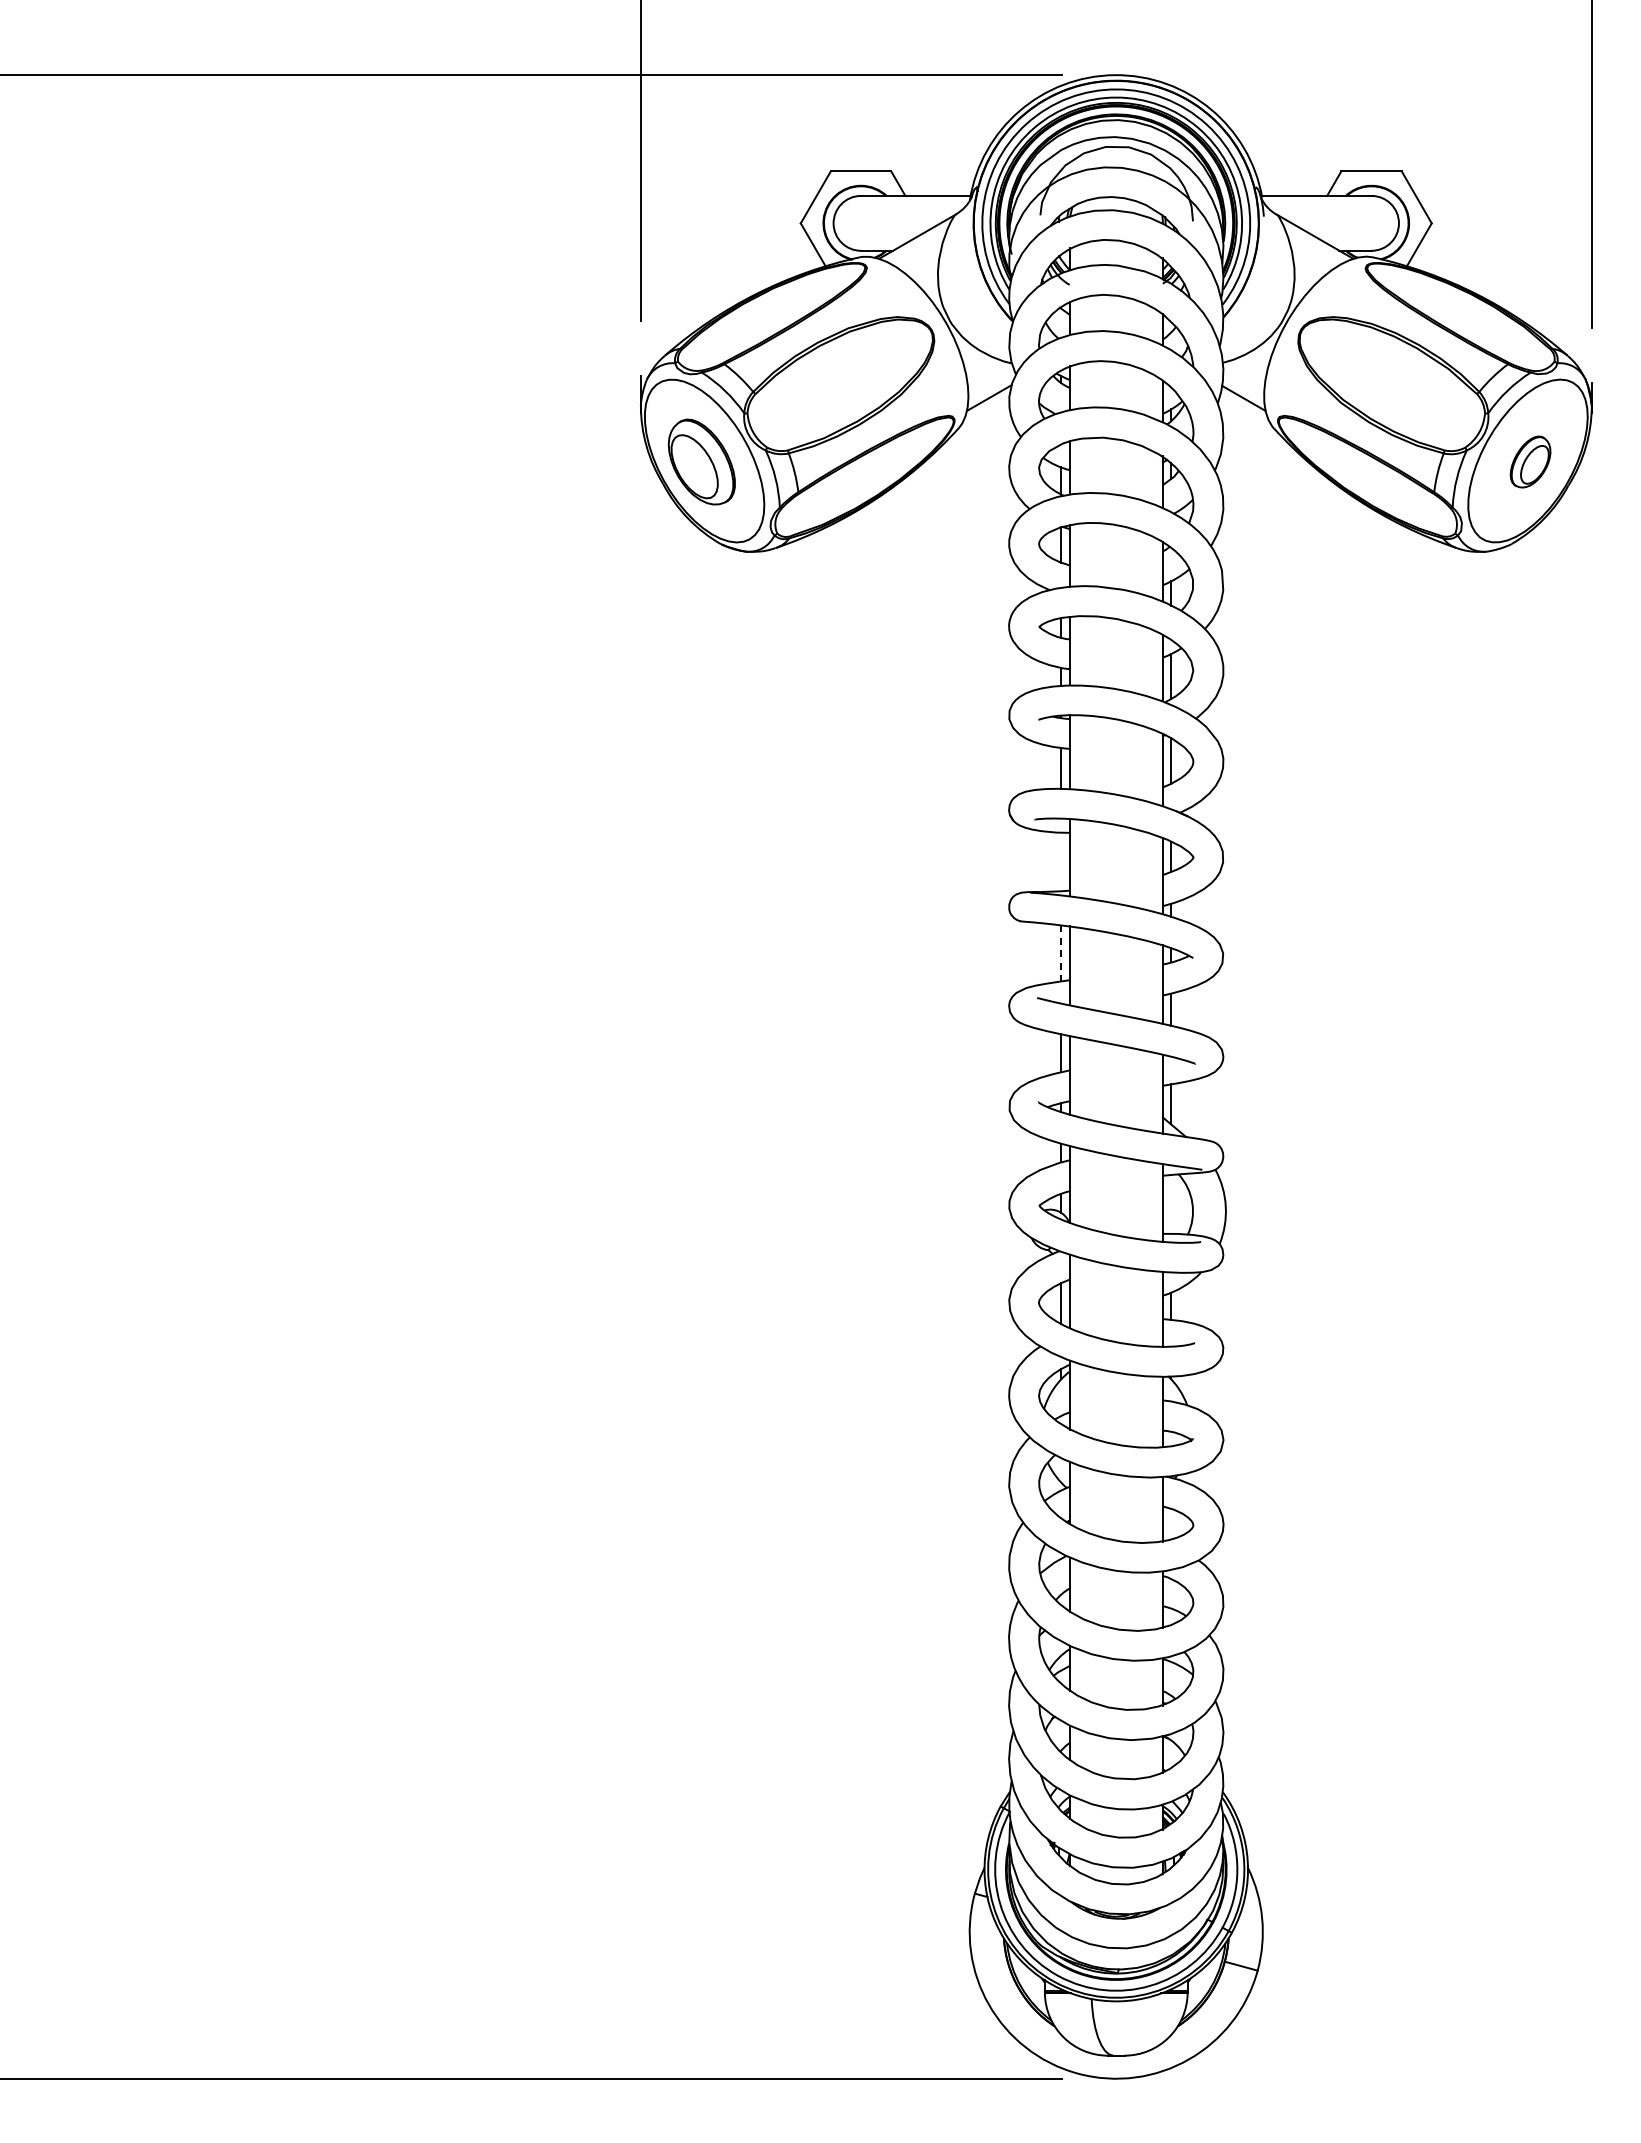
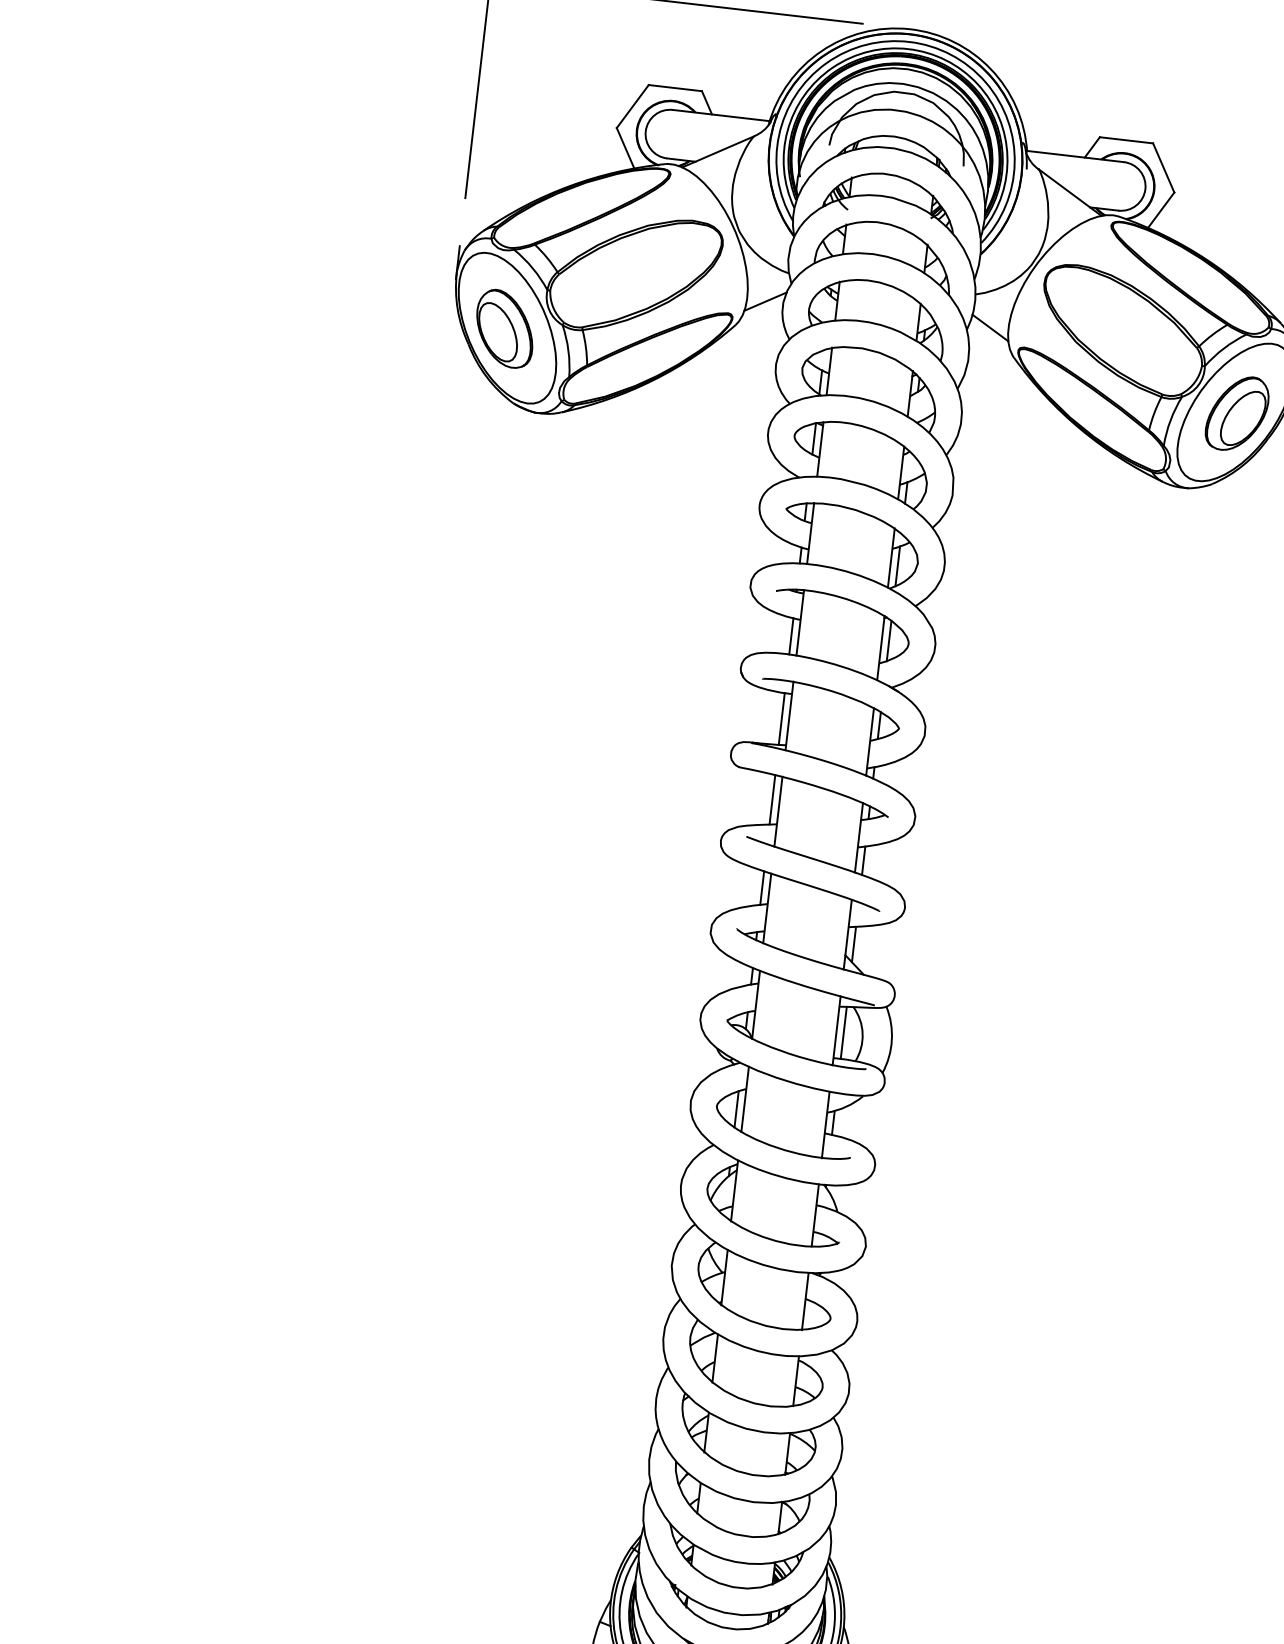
part: (1530, 461) -> (1237, 413), size x1.67
line: (1061, 861) -> (781, 718), added
line: (1061, 953) -> (772, 799), dashed -> solid
line: (1171, 1204) -> (844, 1032), added

